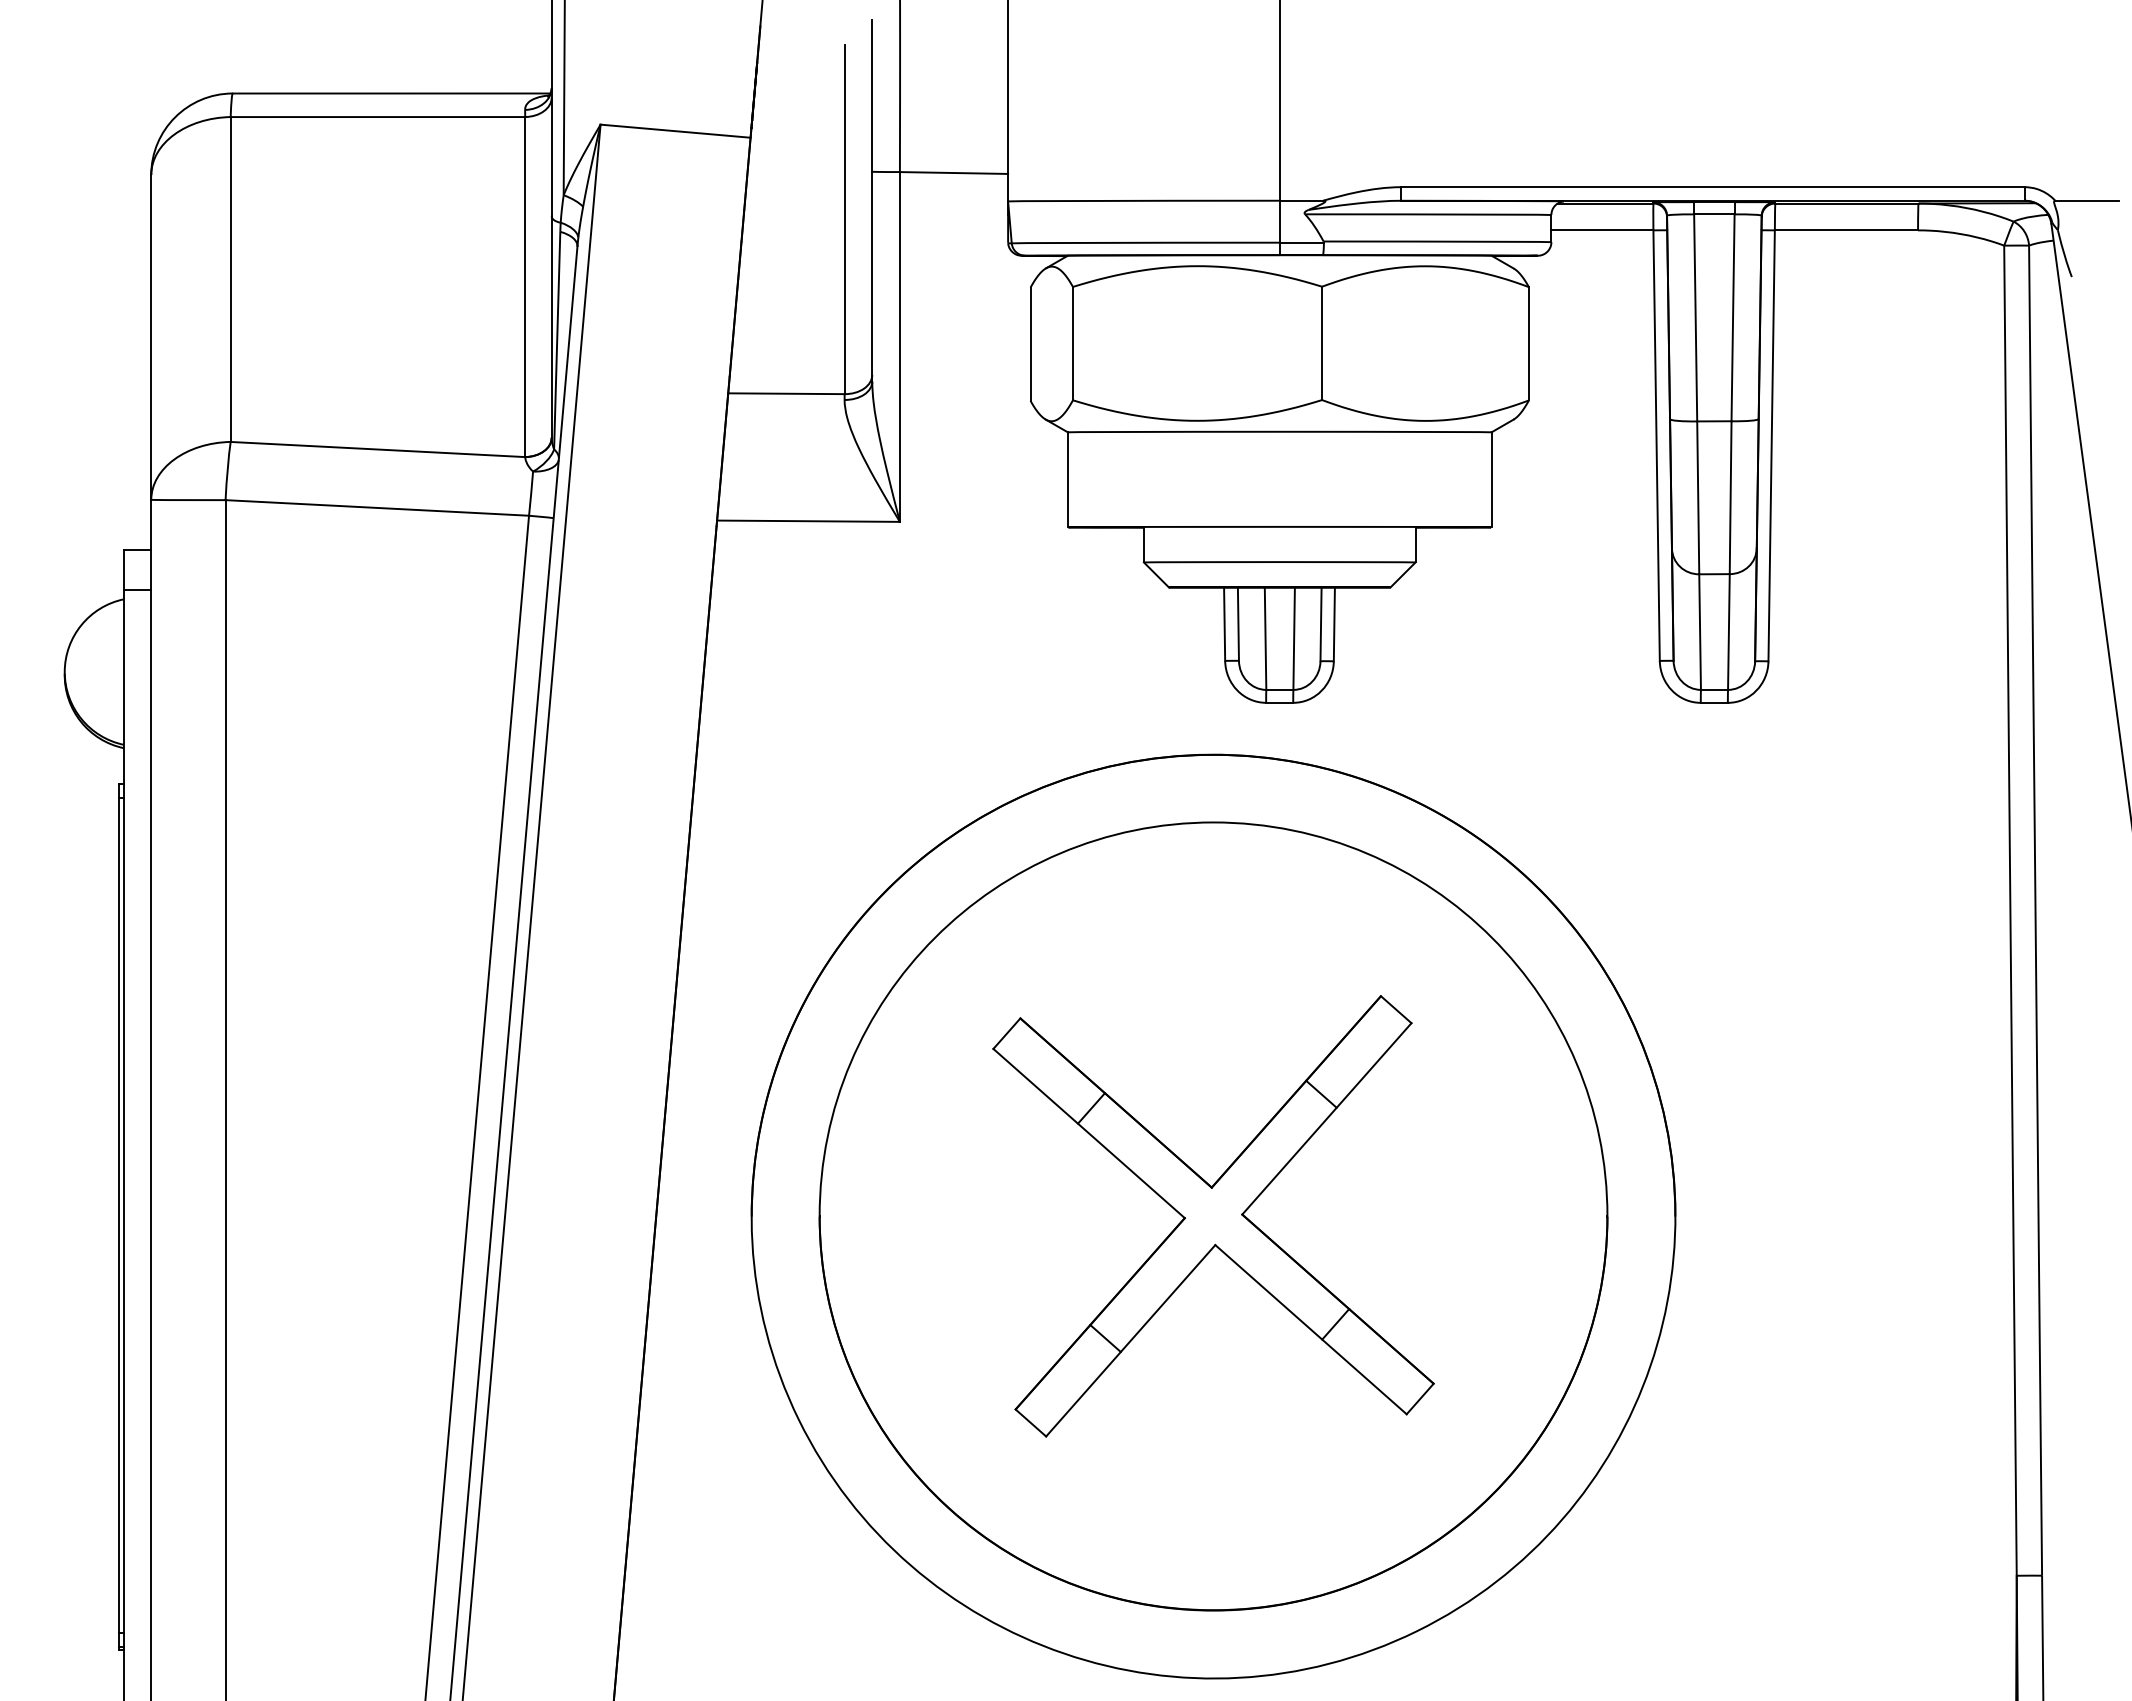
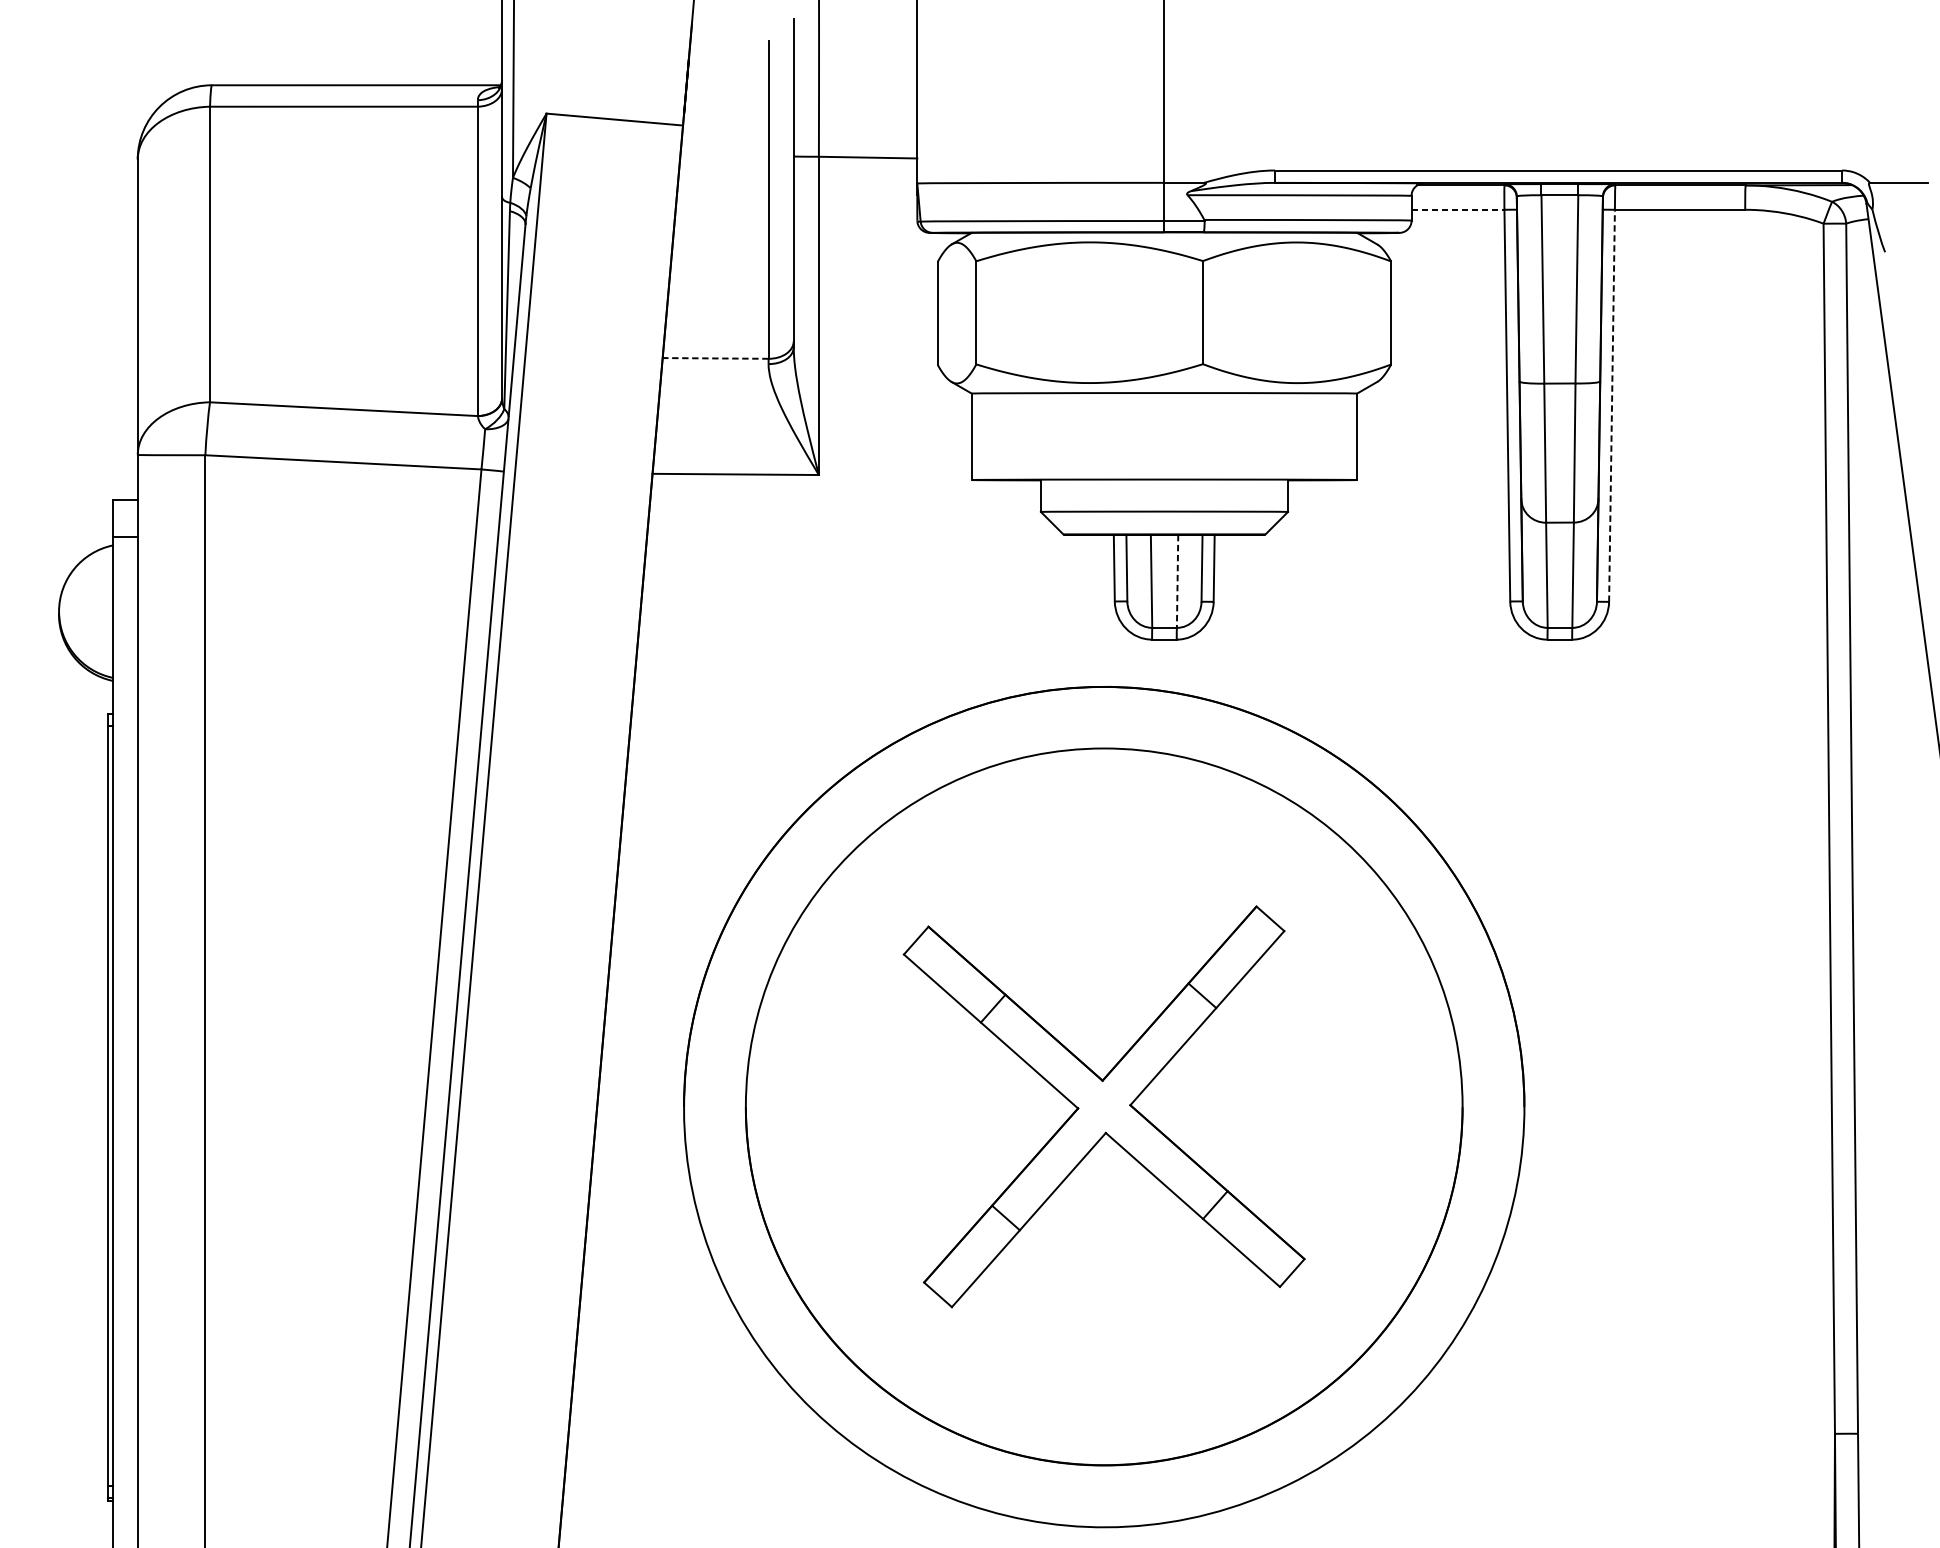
line: (1602, 230) -> (1458, 209), solid -> dashed
line: (785, 393) -> (714, 358), solid -> dashed
line: (1771, 445) -> (1611, 405), solid -> dashed
line: (1294, 639) -> (1177, 582), solid -> dashed

